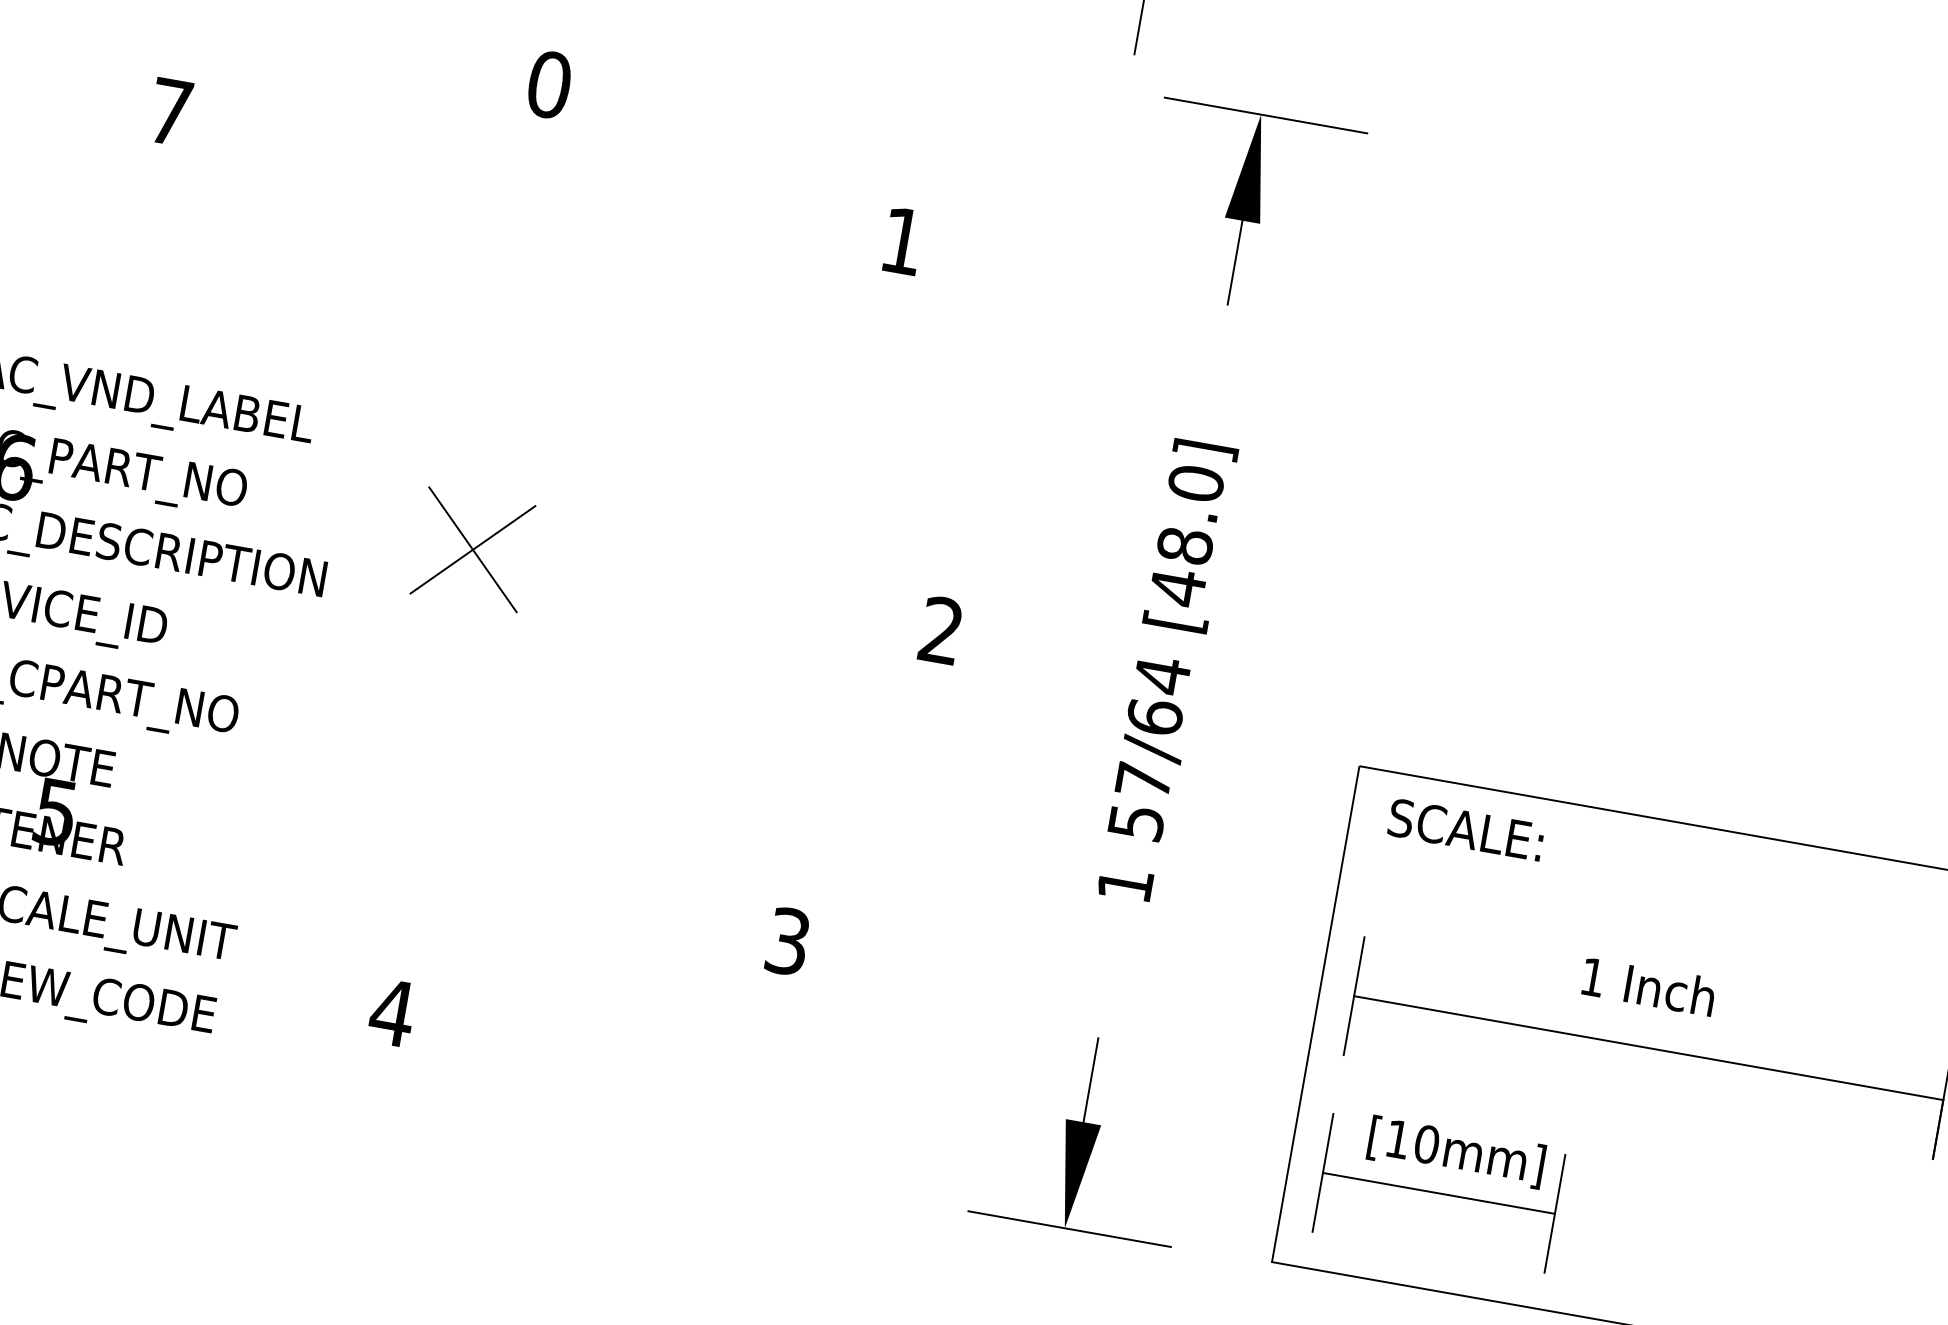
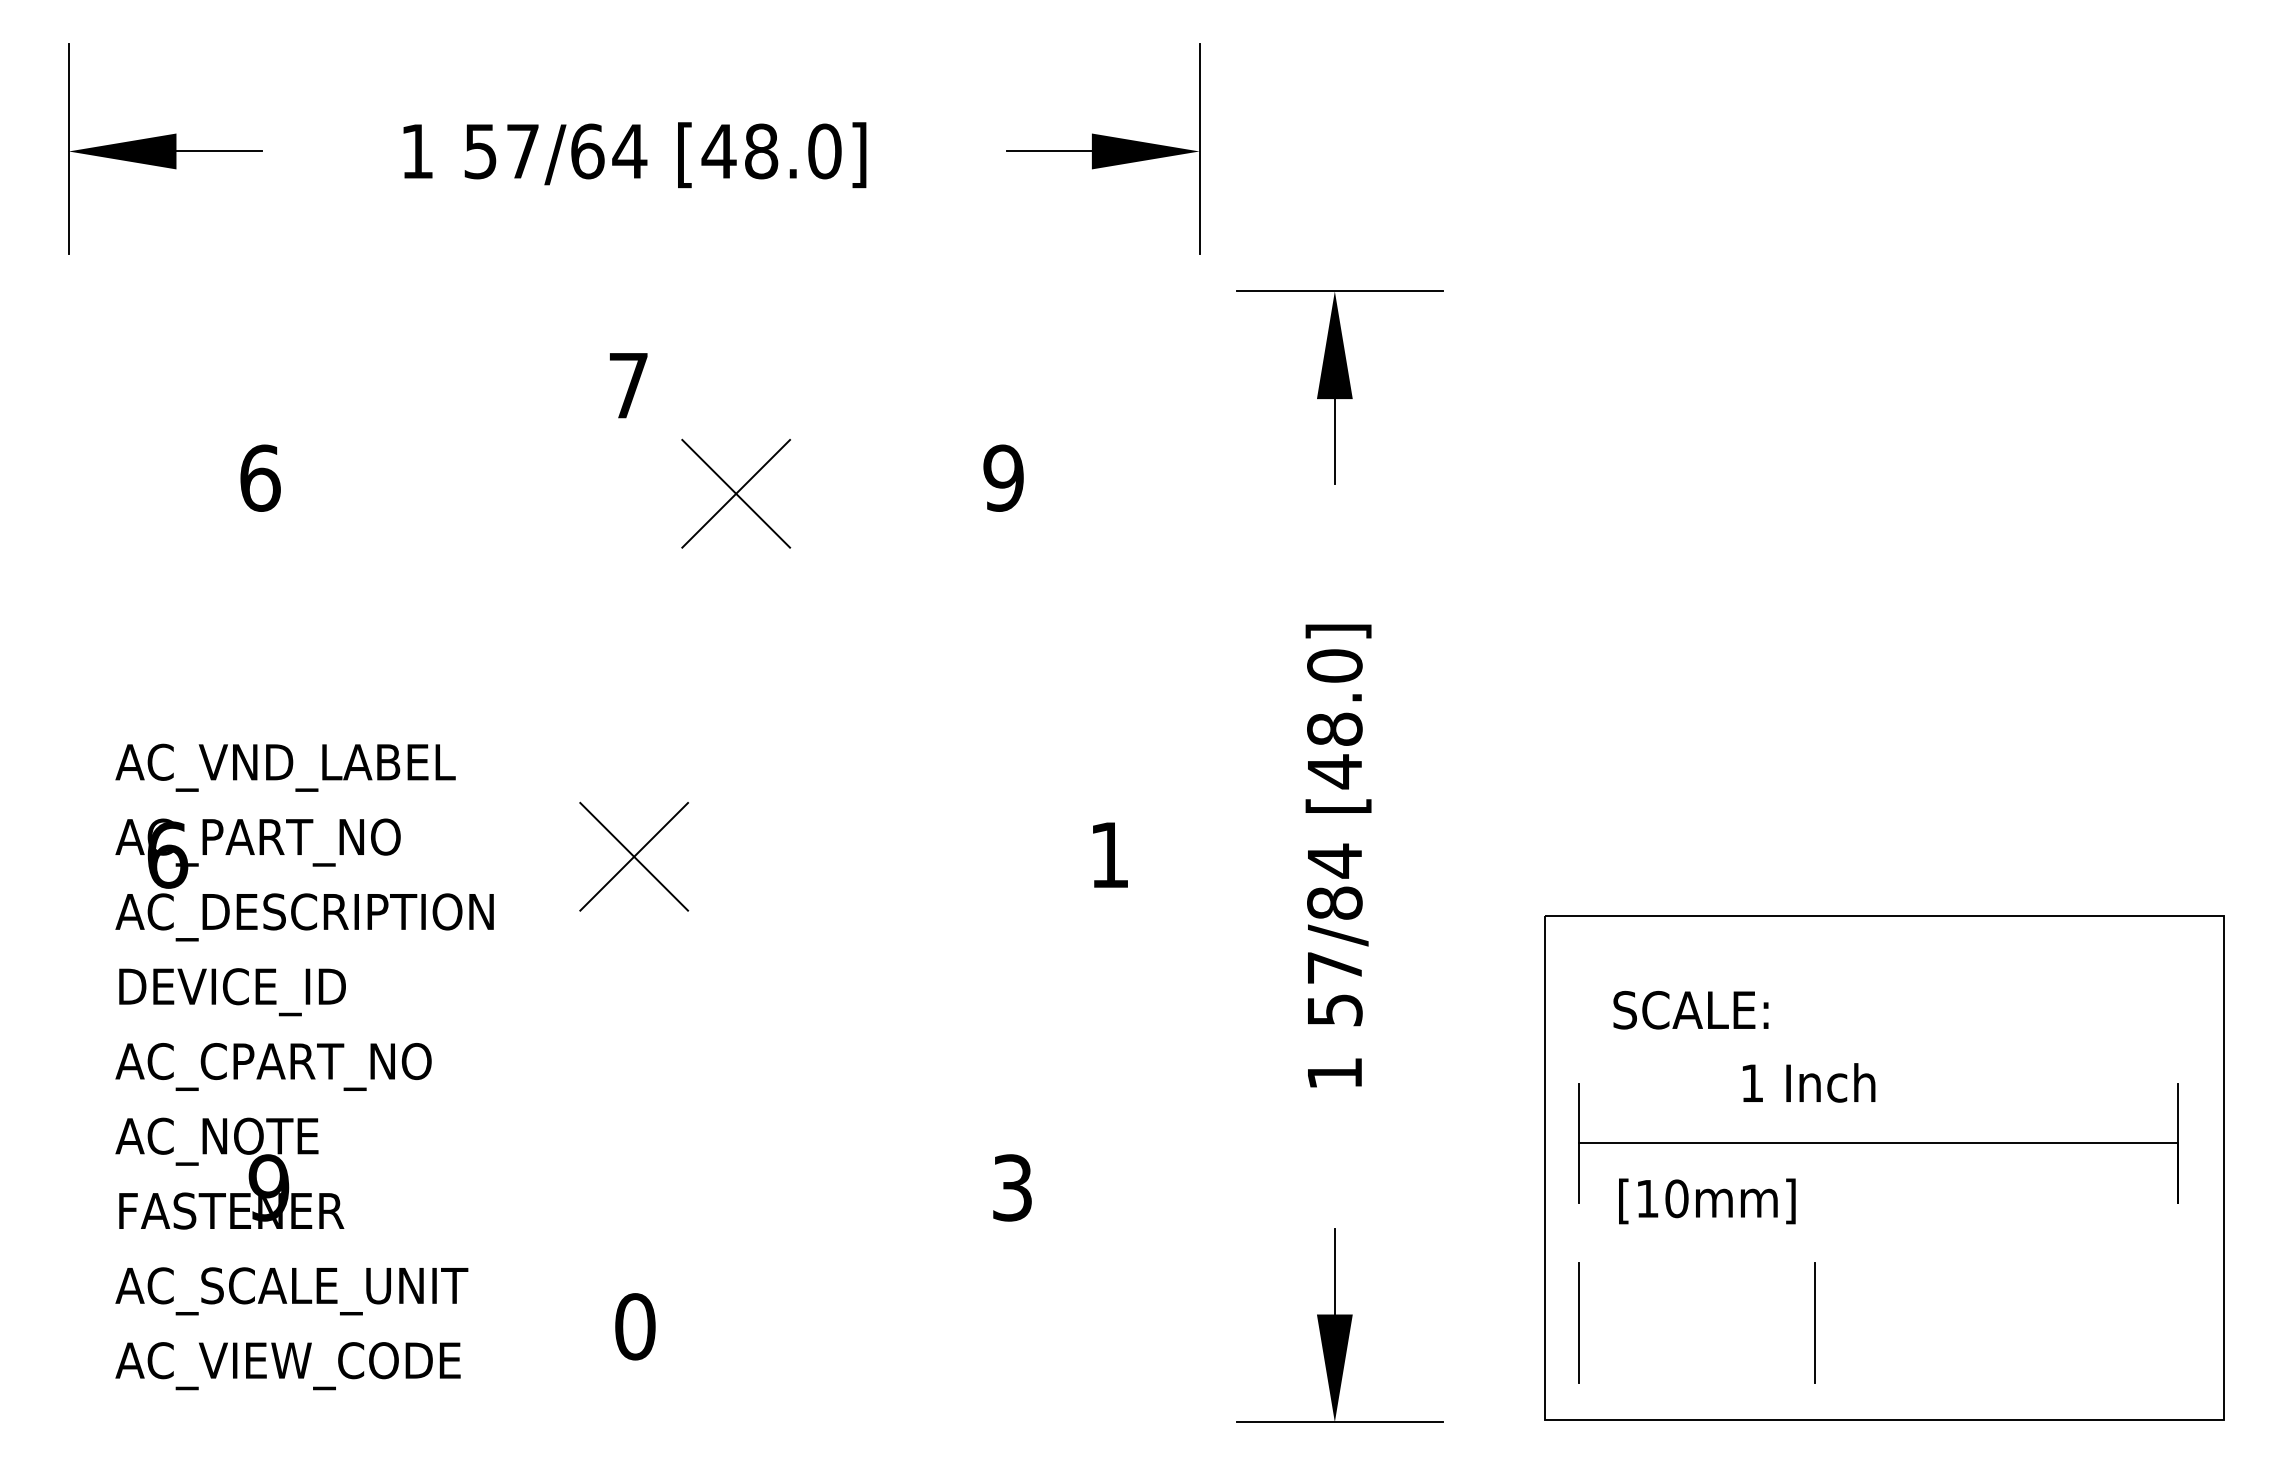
text: (549, 84) -> (628, 385), 0 -> 7
text: (170, 111) -> (260, 477), 7 -> 6
part: (636, 209) -> (736, 493), added
text: (902, 240) -> (1003, 477), 1 -> 9
text: (940, 629) -> (1108, 854), 2 -> 1
text: (1154, 716) -> (1334, 902), 57/64 -> 57/84
text: (55, 811) -> (268, 1187), 5 -> 9
text: (1465, 829) -> (1690, 1009), moved
text: (1649, 986) -> (1809, 1082), moved
text: (391, 1012) -> (634, 1326), 4 -> 0
text: (1456, 1152) -> (1707, 1201), moved
line: (1439, 1193) -> (1697, 1322), removed

